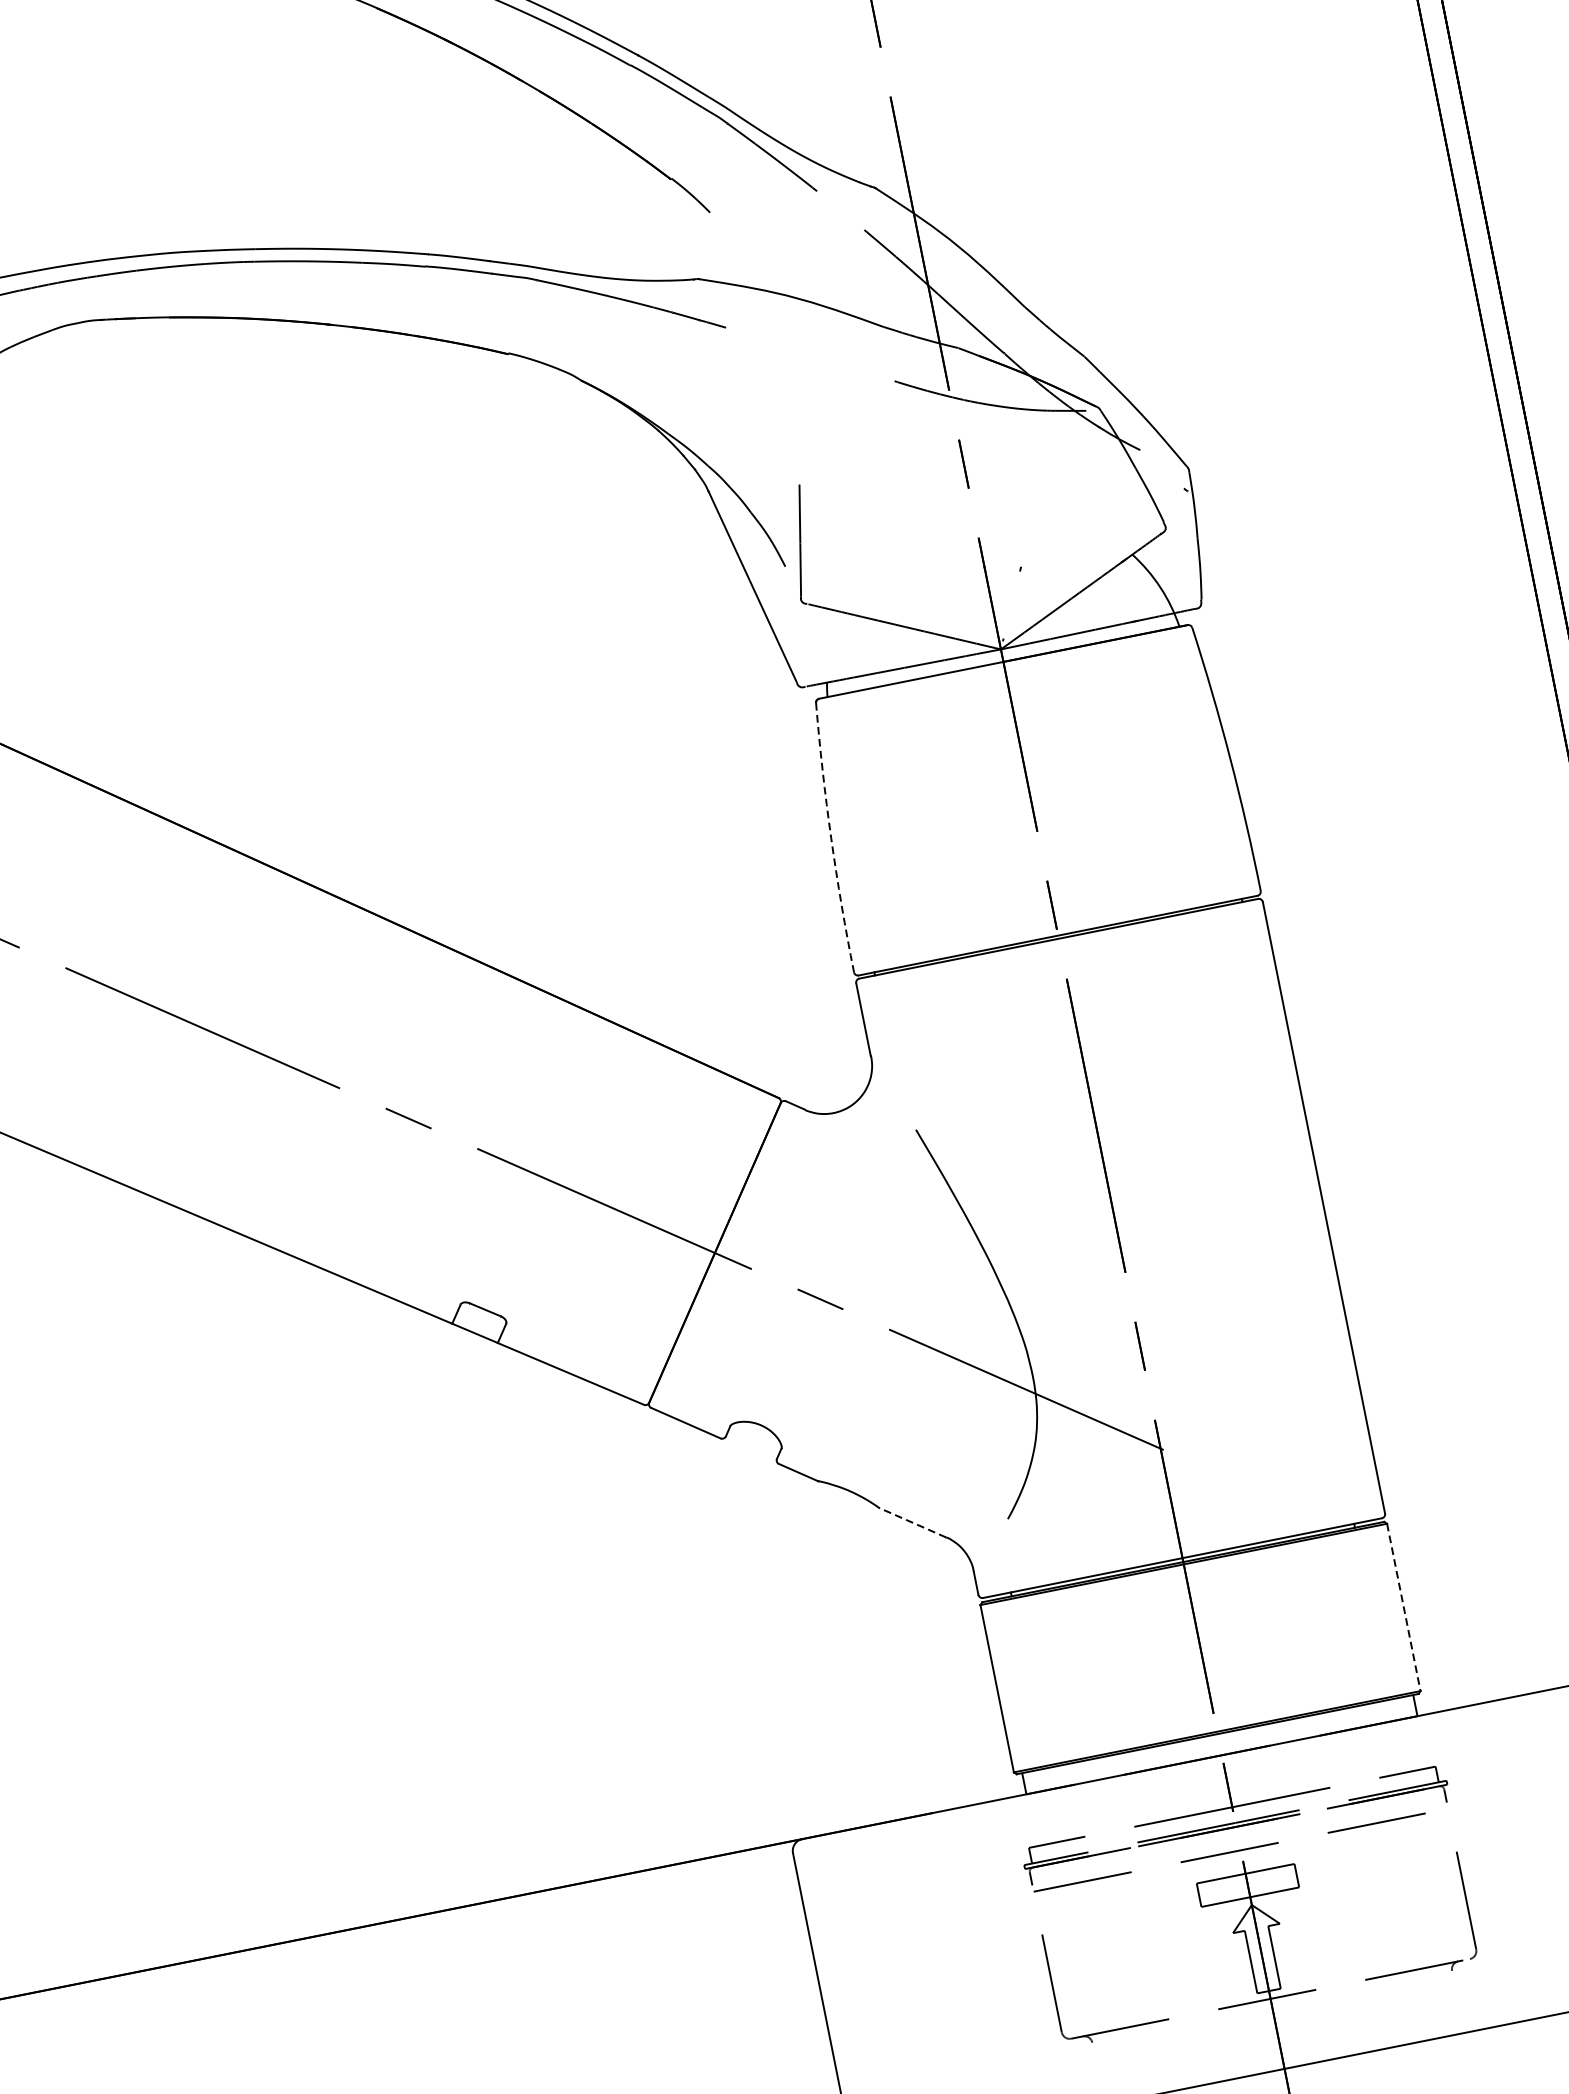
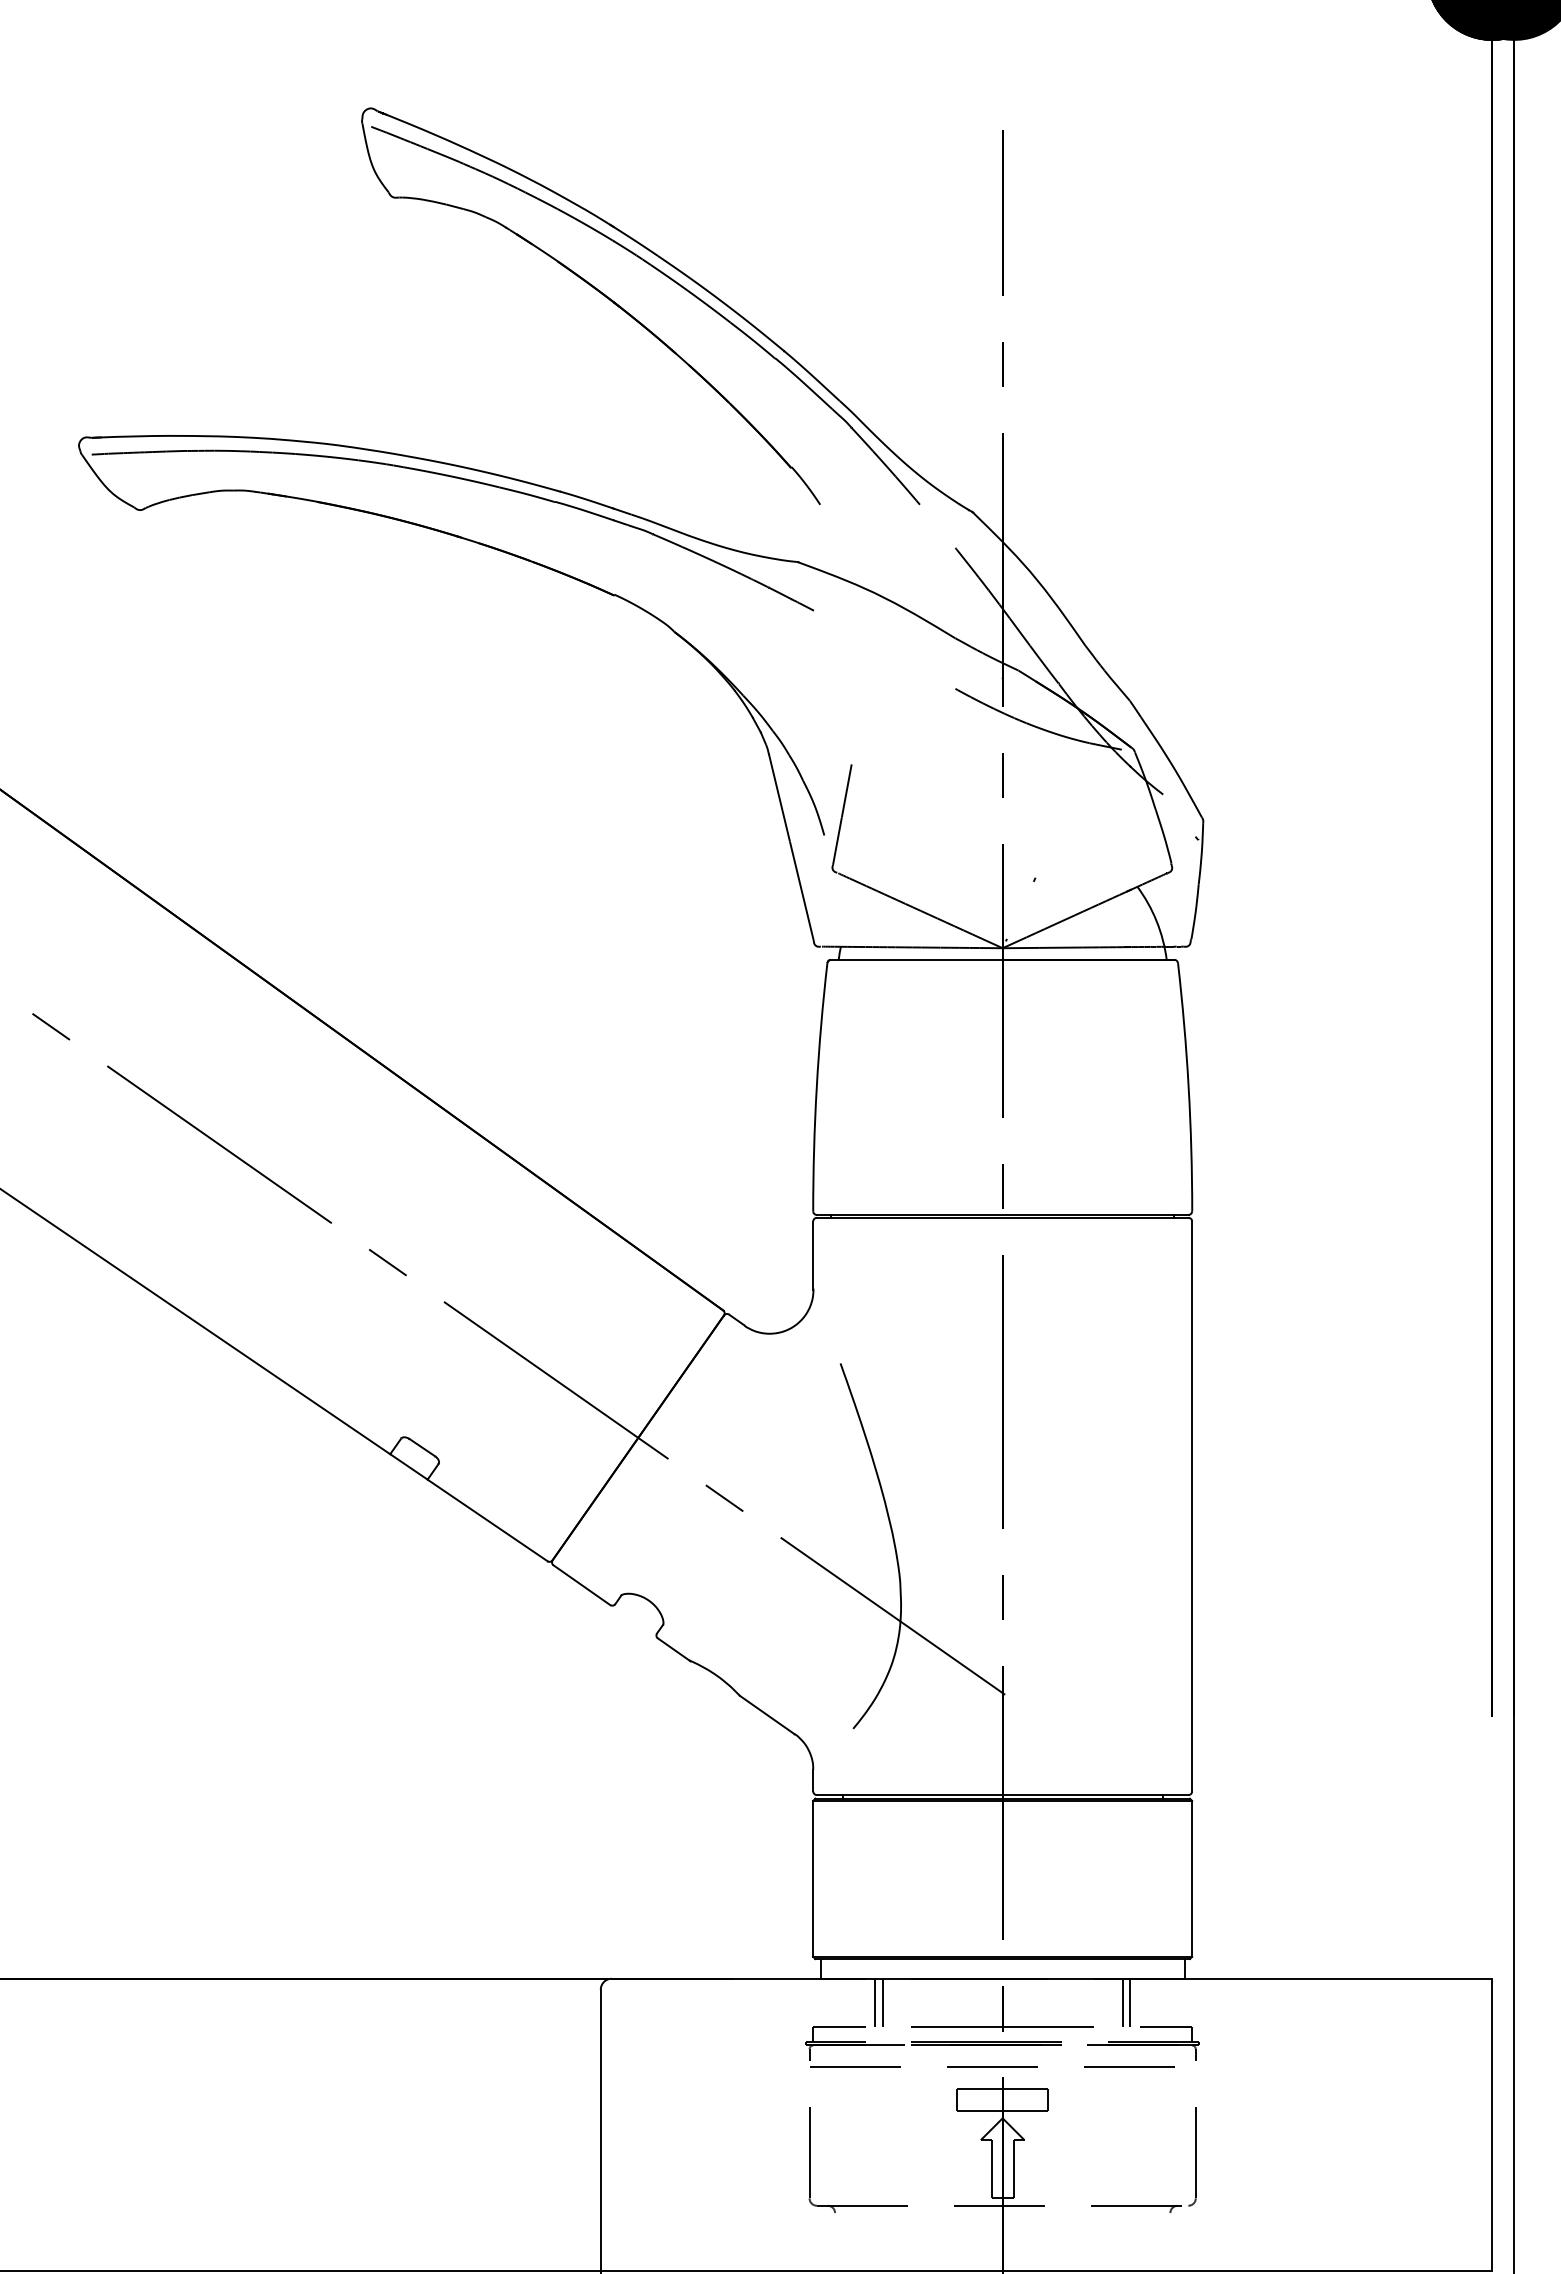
arc: (831, 838) -> (816, 1087), dashed -> solid
line: (911, 1522) -> (766, 1714), dashed -> solid
line: (1404, 1606) -> (1192, 1878), dashed -> solid
line: (1364, 1753) -> (1130, 2002), added
line: (1355, 1755) -> (1122, 2002), added
line: (1098, 1806) -> (882, 2002), added
line: (1090, 1808) -> (875, 2002), added

